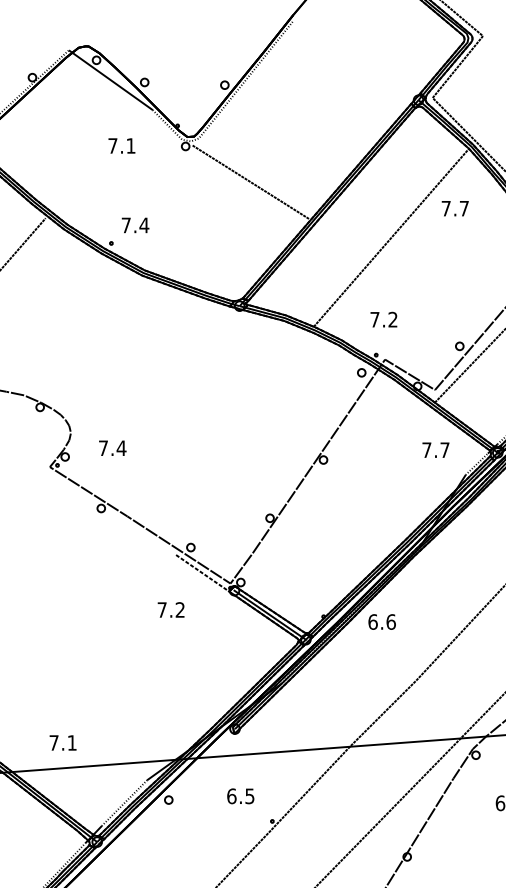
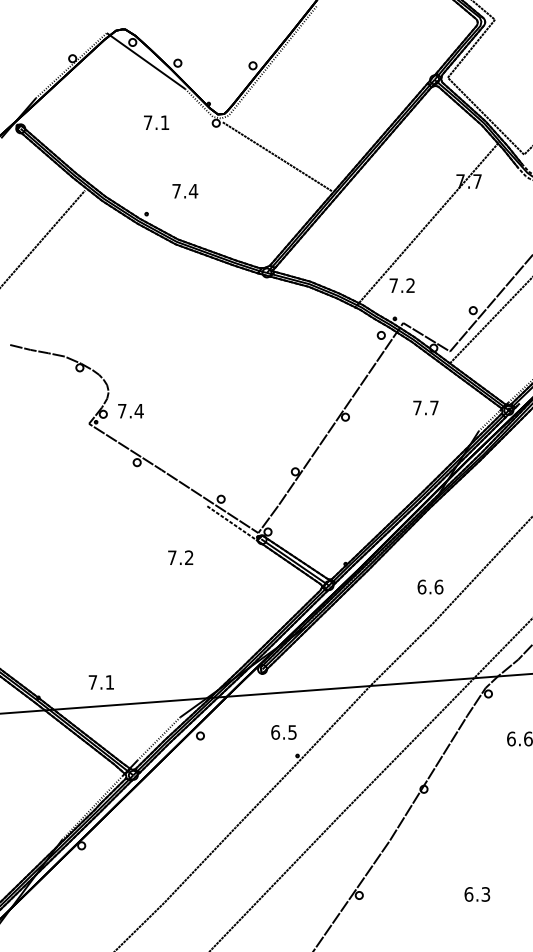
text: (135, 225) -> (185, 191), moved
line: (390, 237) -> (426, 224), moved
text: (112, 448) -> (130, 411), moved
text: (435, 449) -> (425, 407), moved
text: (170, 609) -> (180, 557), moved
text: (382, 621) -> (430, 586), moved
text: (240, 796) -> (283, 732), moved

